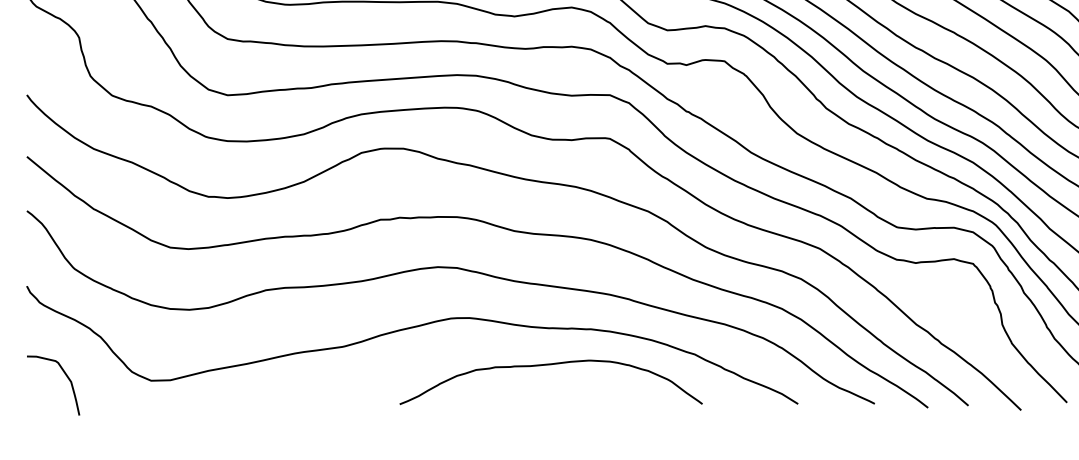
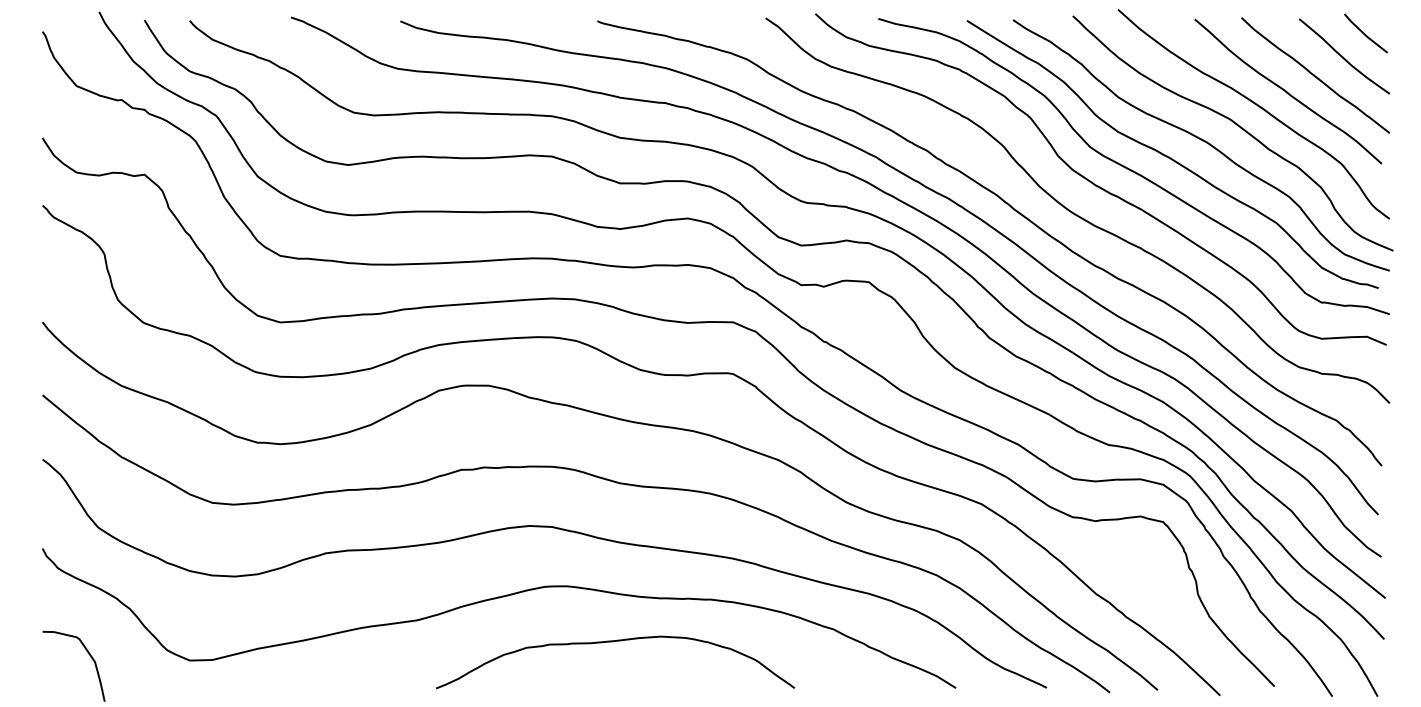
curve: (549, 365) -> (613, 642), moved

